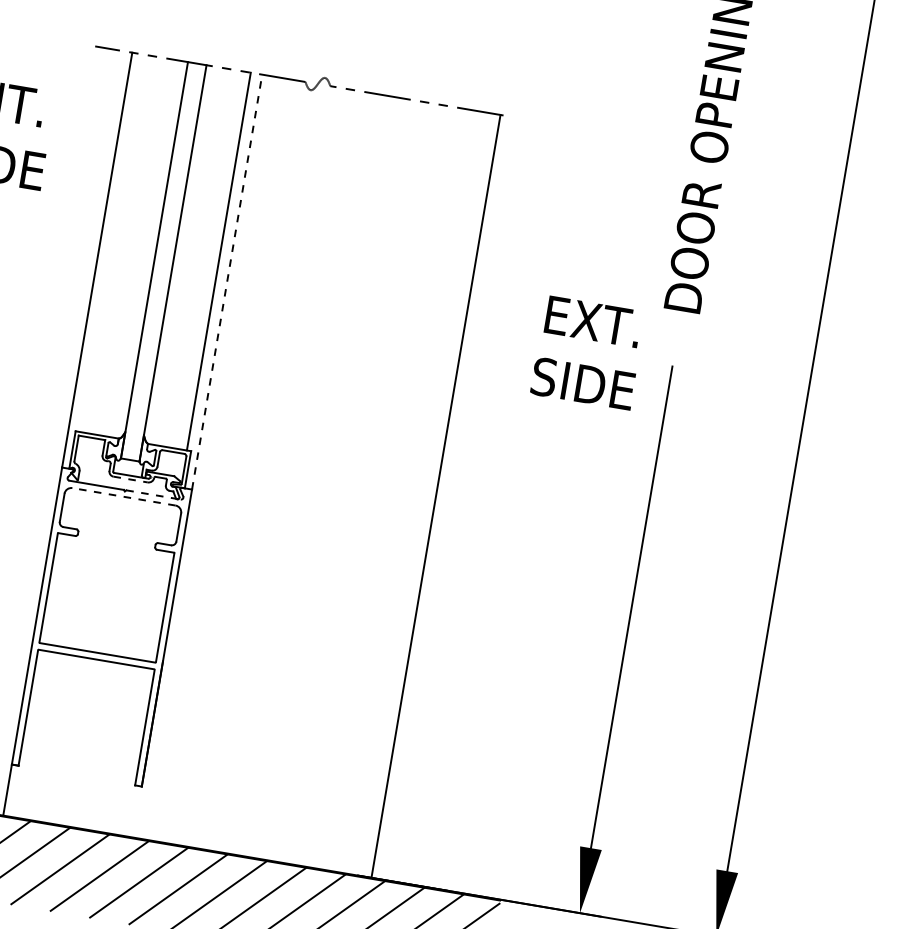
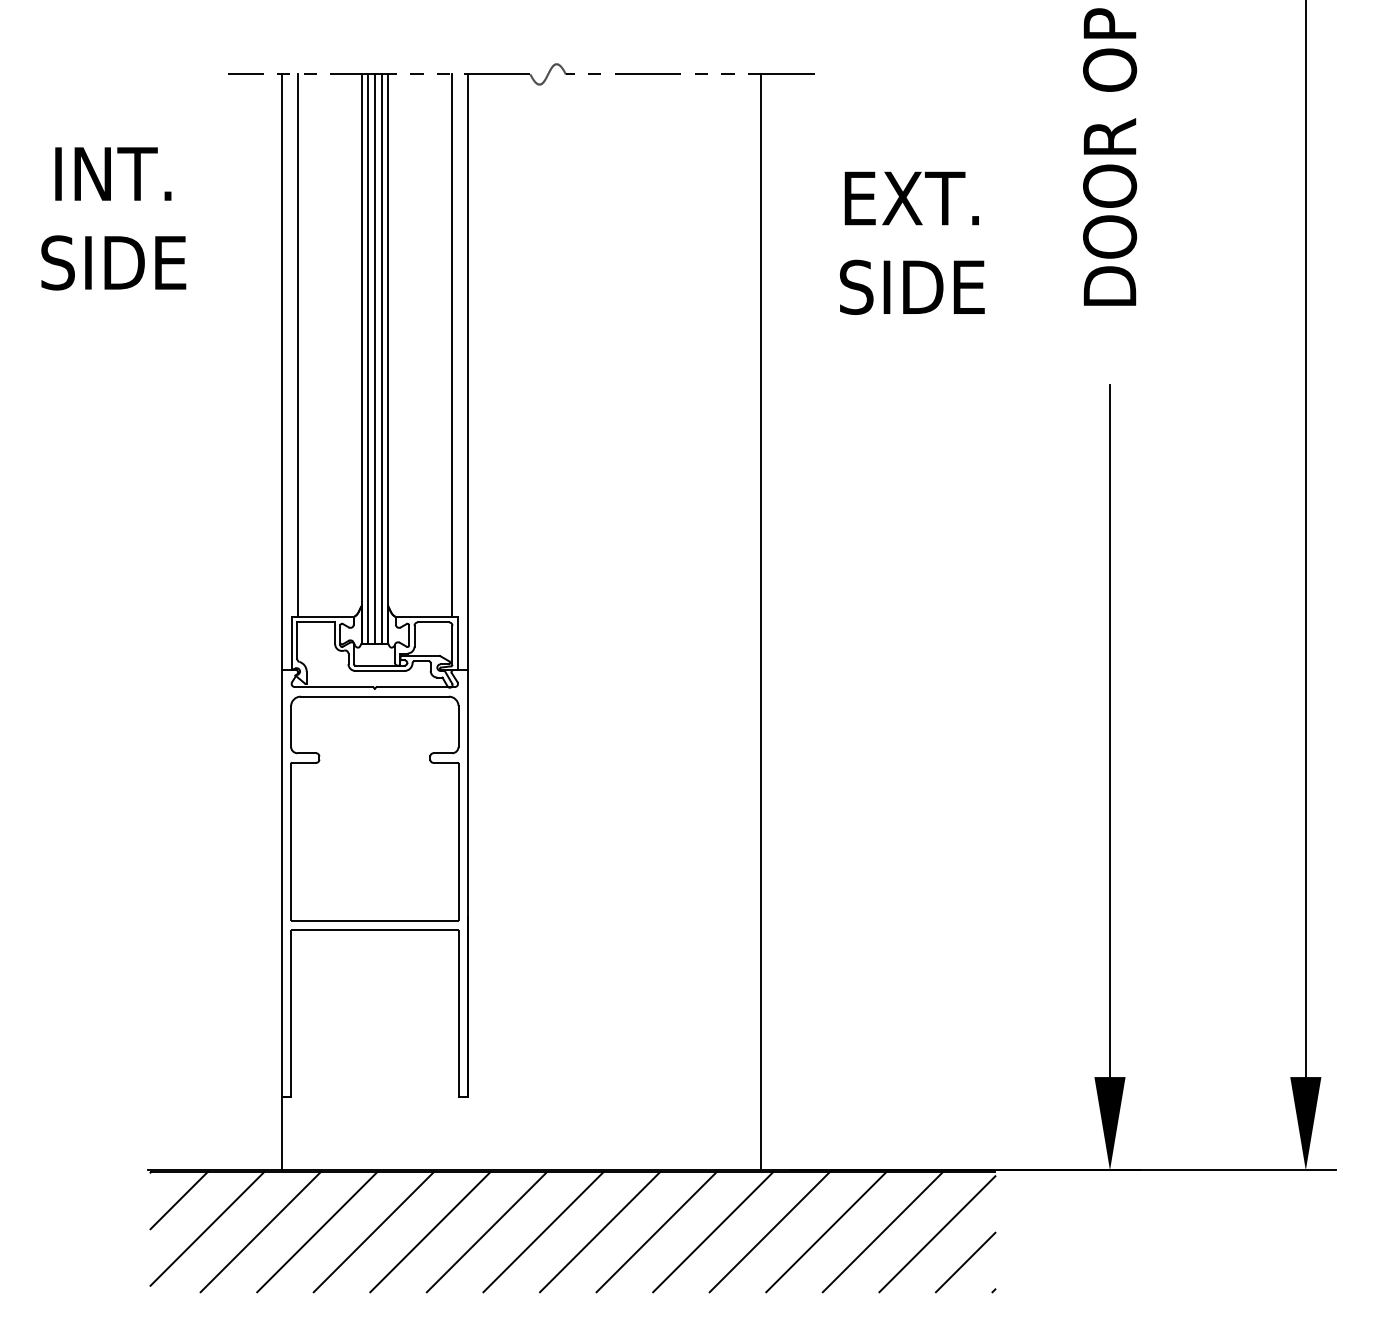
line: (112, 243) -> (298, 345), added
line: (159, 260) -> (368, 358), added
line: (163, 261) -> (374, 358), added
line: (168, 262) -> (381, 358), added
line: (227, 281) -> (468, 371), dashed -> solid
text: (588, 352) -> (912, 242), moved
line: (131, 479) -> (380, 670), dashed -> solid
line: (154, 495) -> (416, 687), dashed -> solid
line: (123, 496) -> (374, 696), dashed -> solid
line: (436, 496) -> (761, 622), moved

